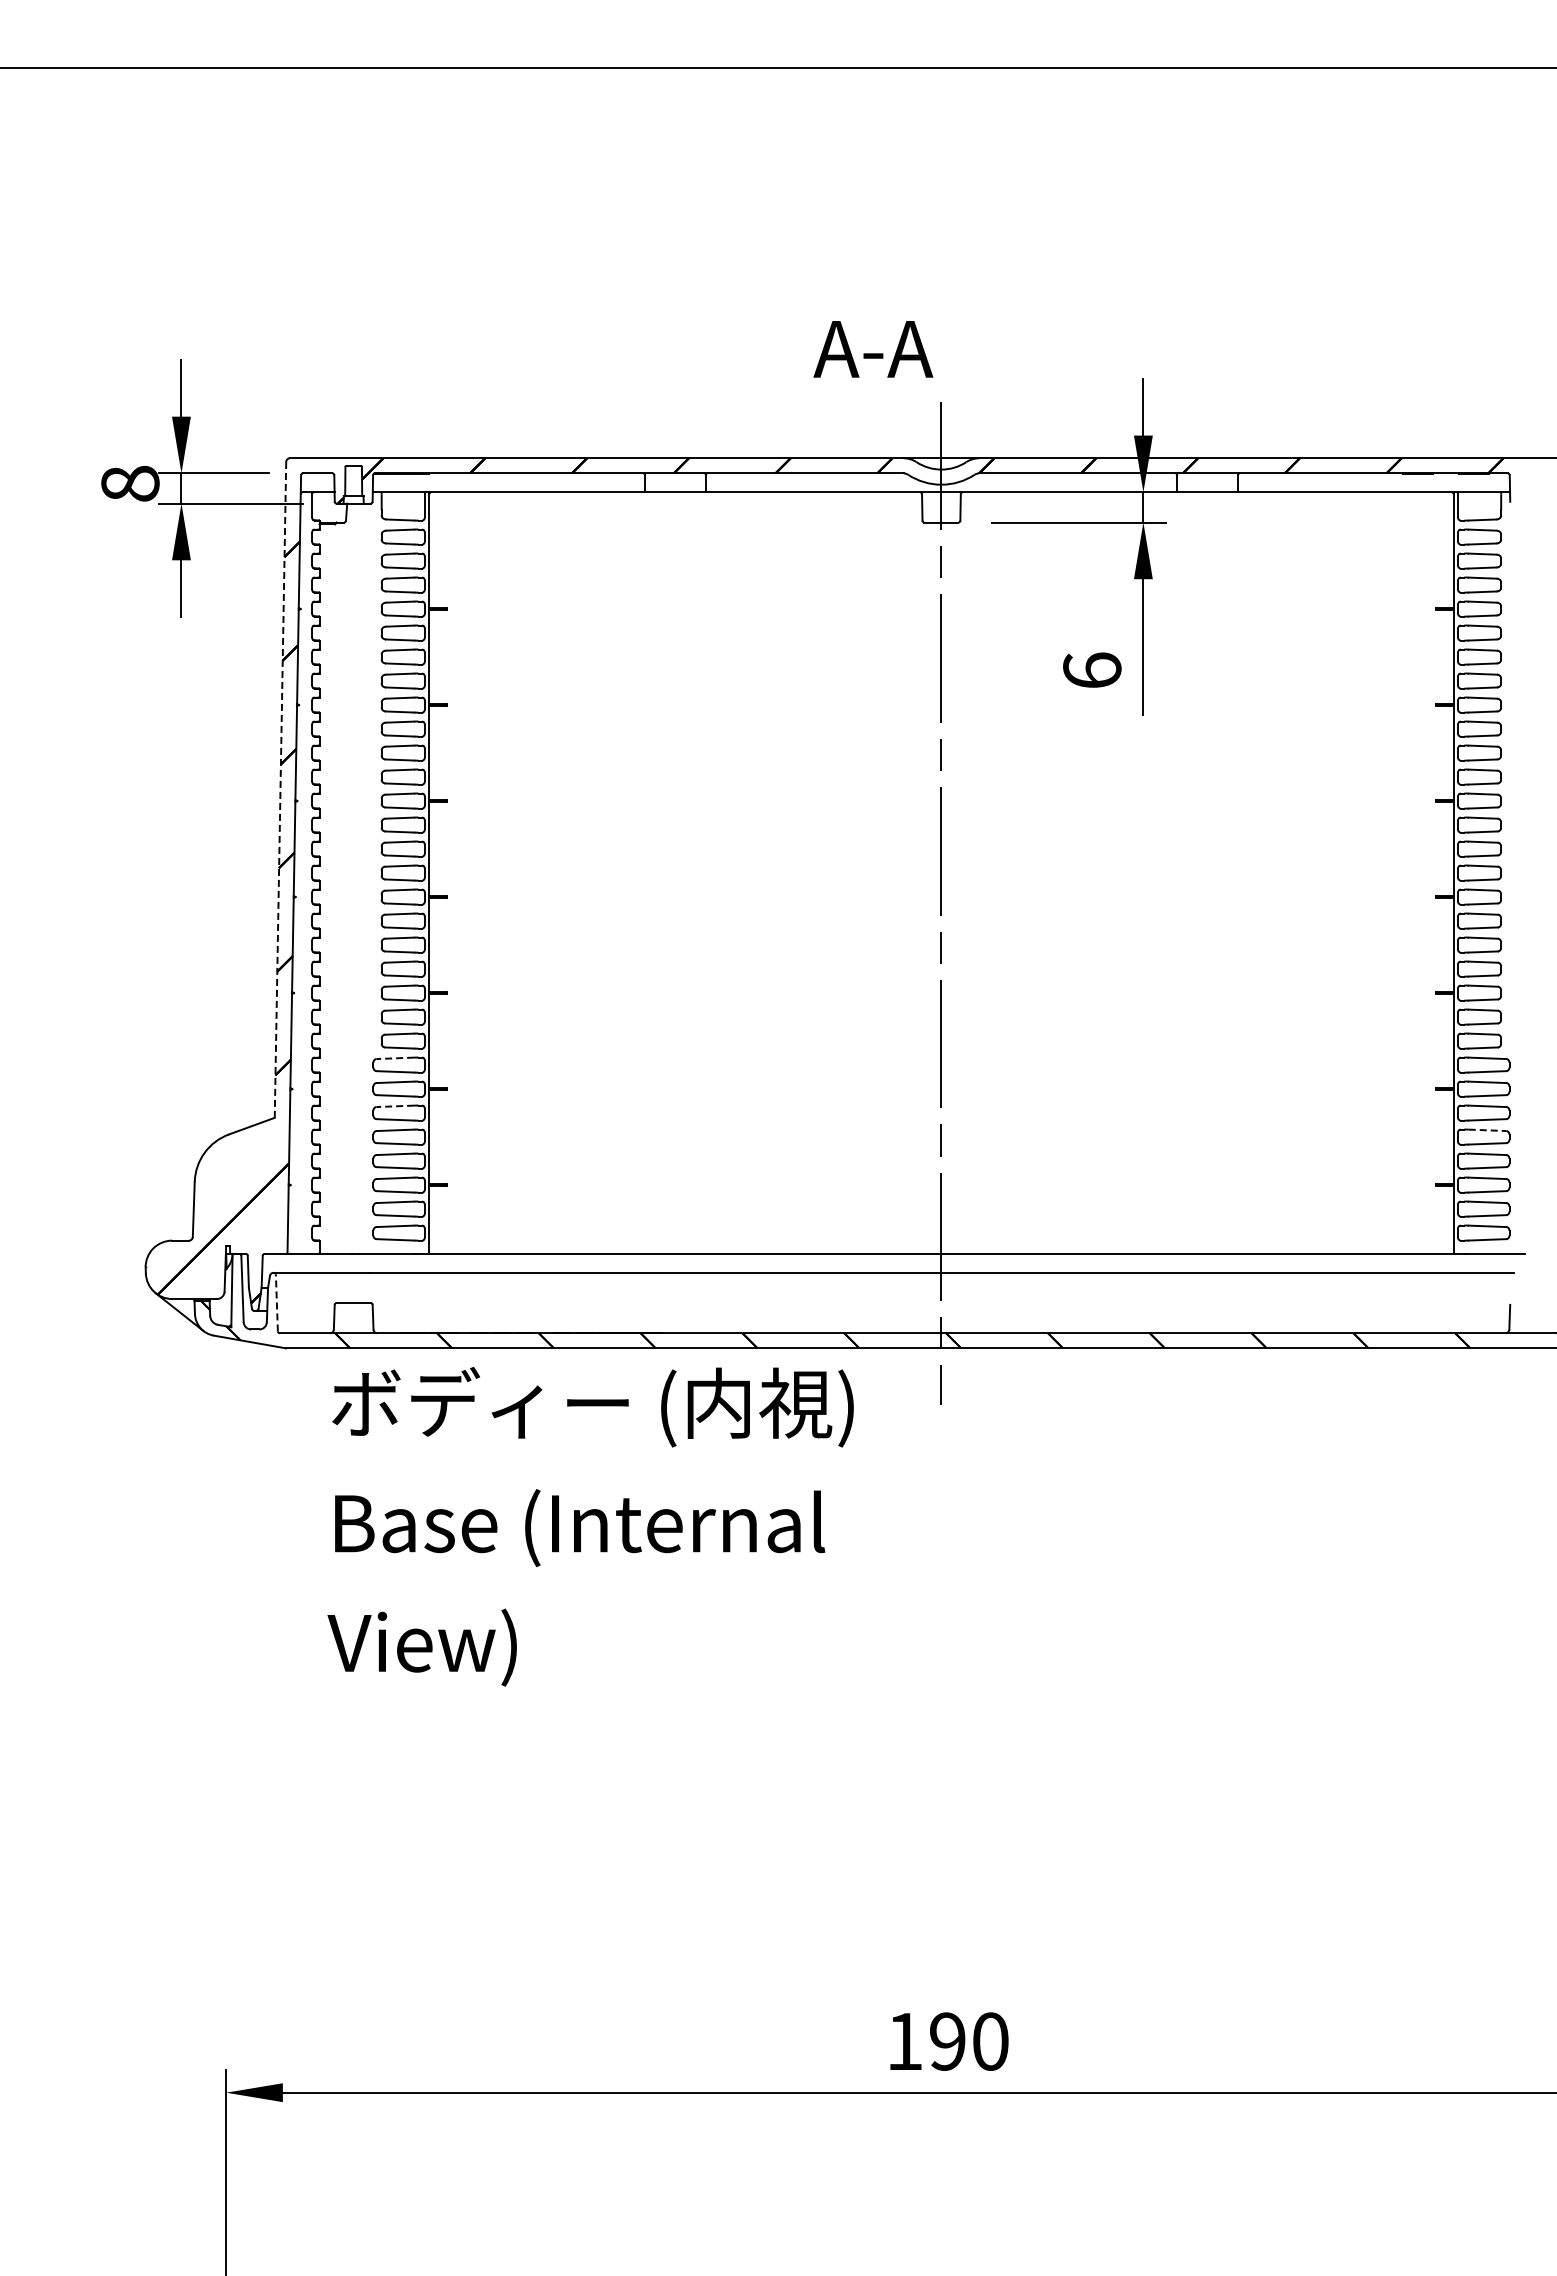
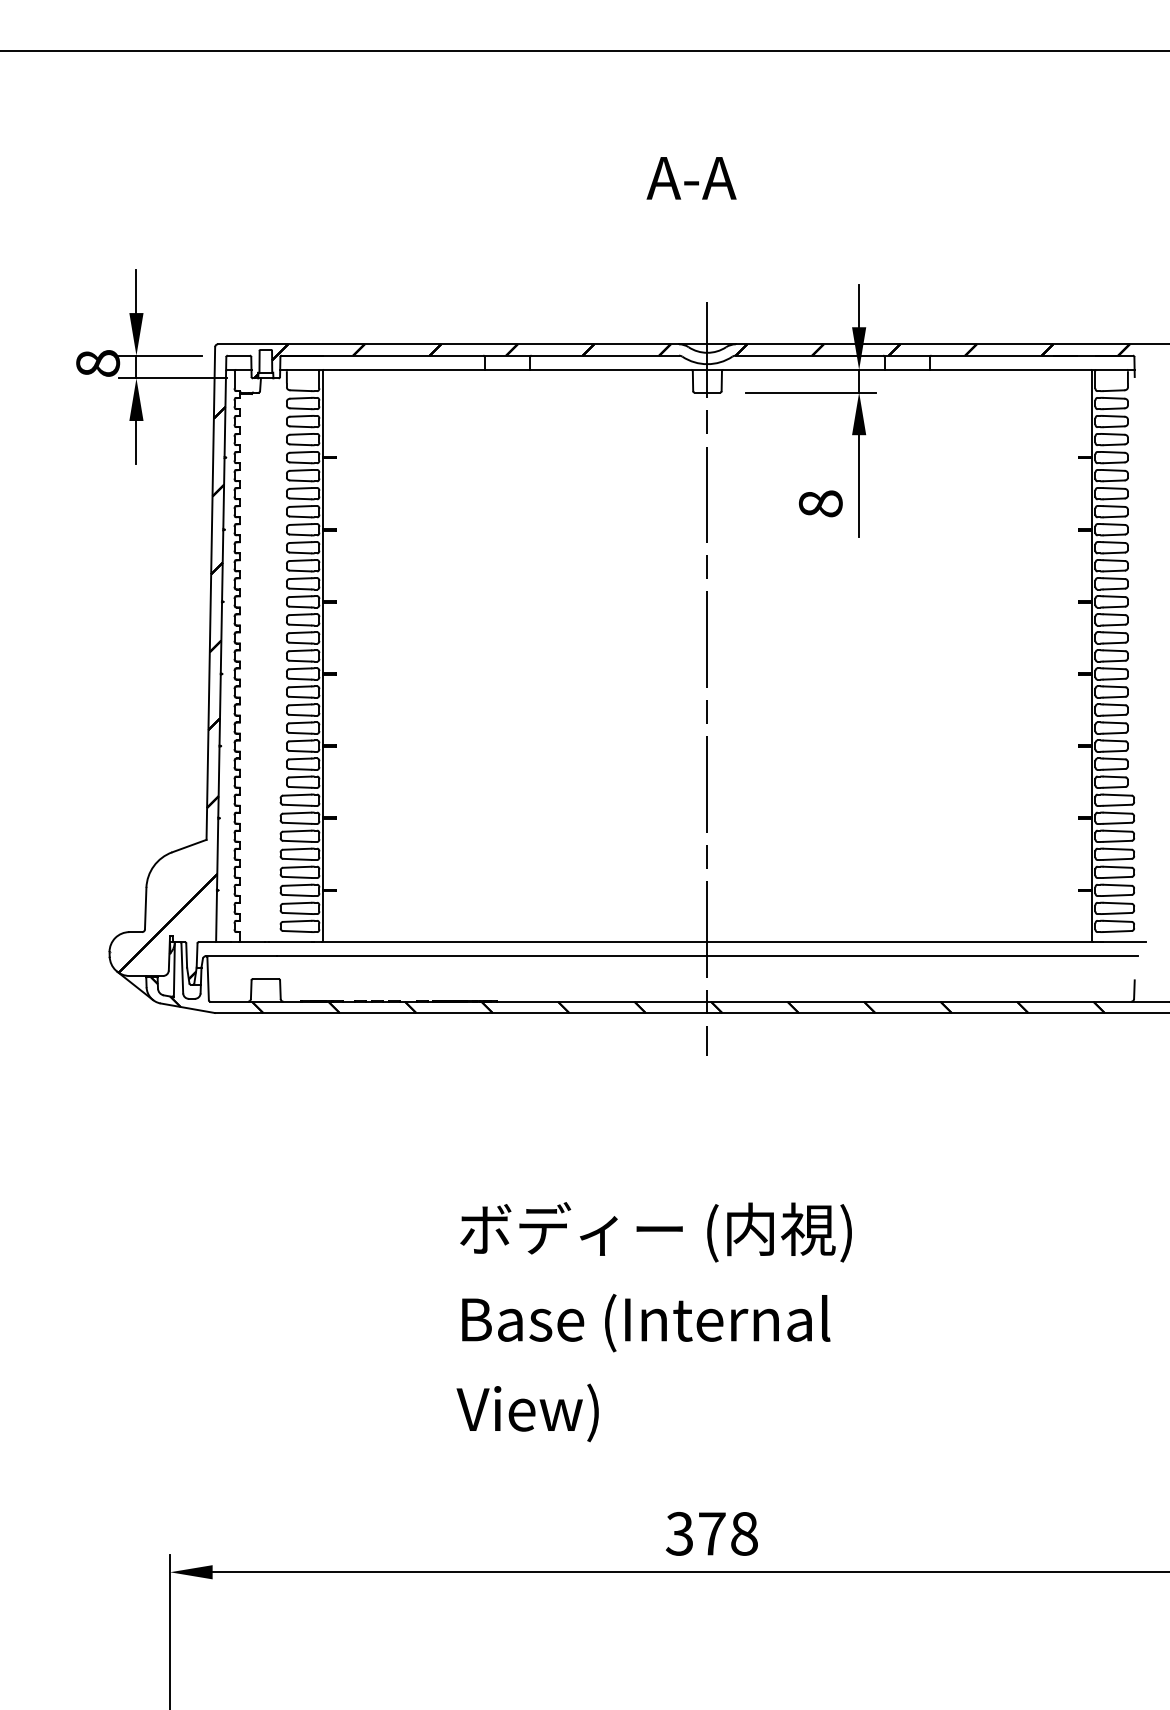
text: (873, 349) -> (691, 178), moved
text: (1092, 670) -> (820, 503), 6 -> 8
line: (280, 789) -> (210, 593), dashed -> solid
line: (395, 1058) -> (297, 795), dashed -> solid
line: (395, 1106) -> (297, 831), dashed -> solid
line: (1487, 1130) -> (1117, 849), dashed -> solid
line: (276, 1302) -> (207, 978), dashed -> solid
text: (590, 1526) -> (654, 1321), moved
text: (947, 2041) -> (711, 1533), 190 -> 378

